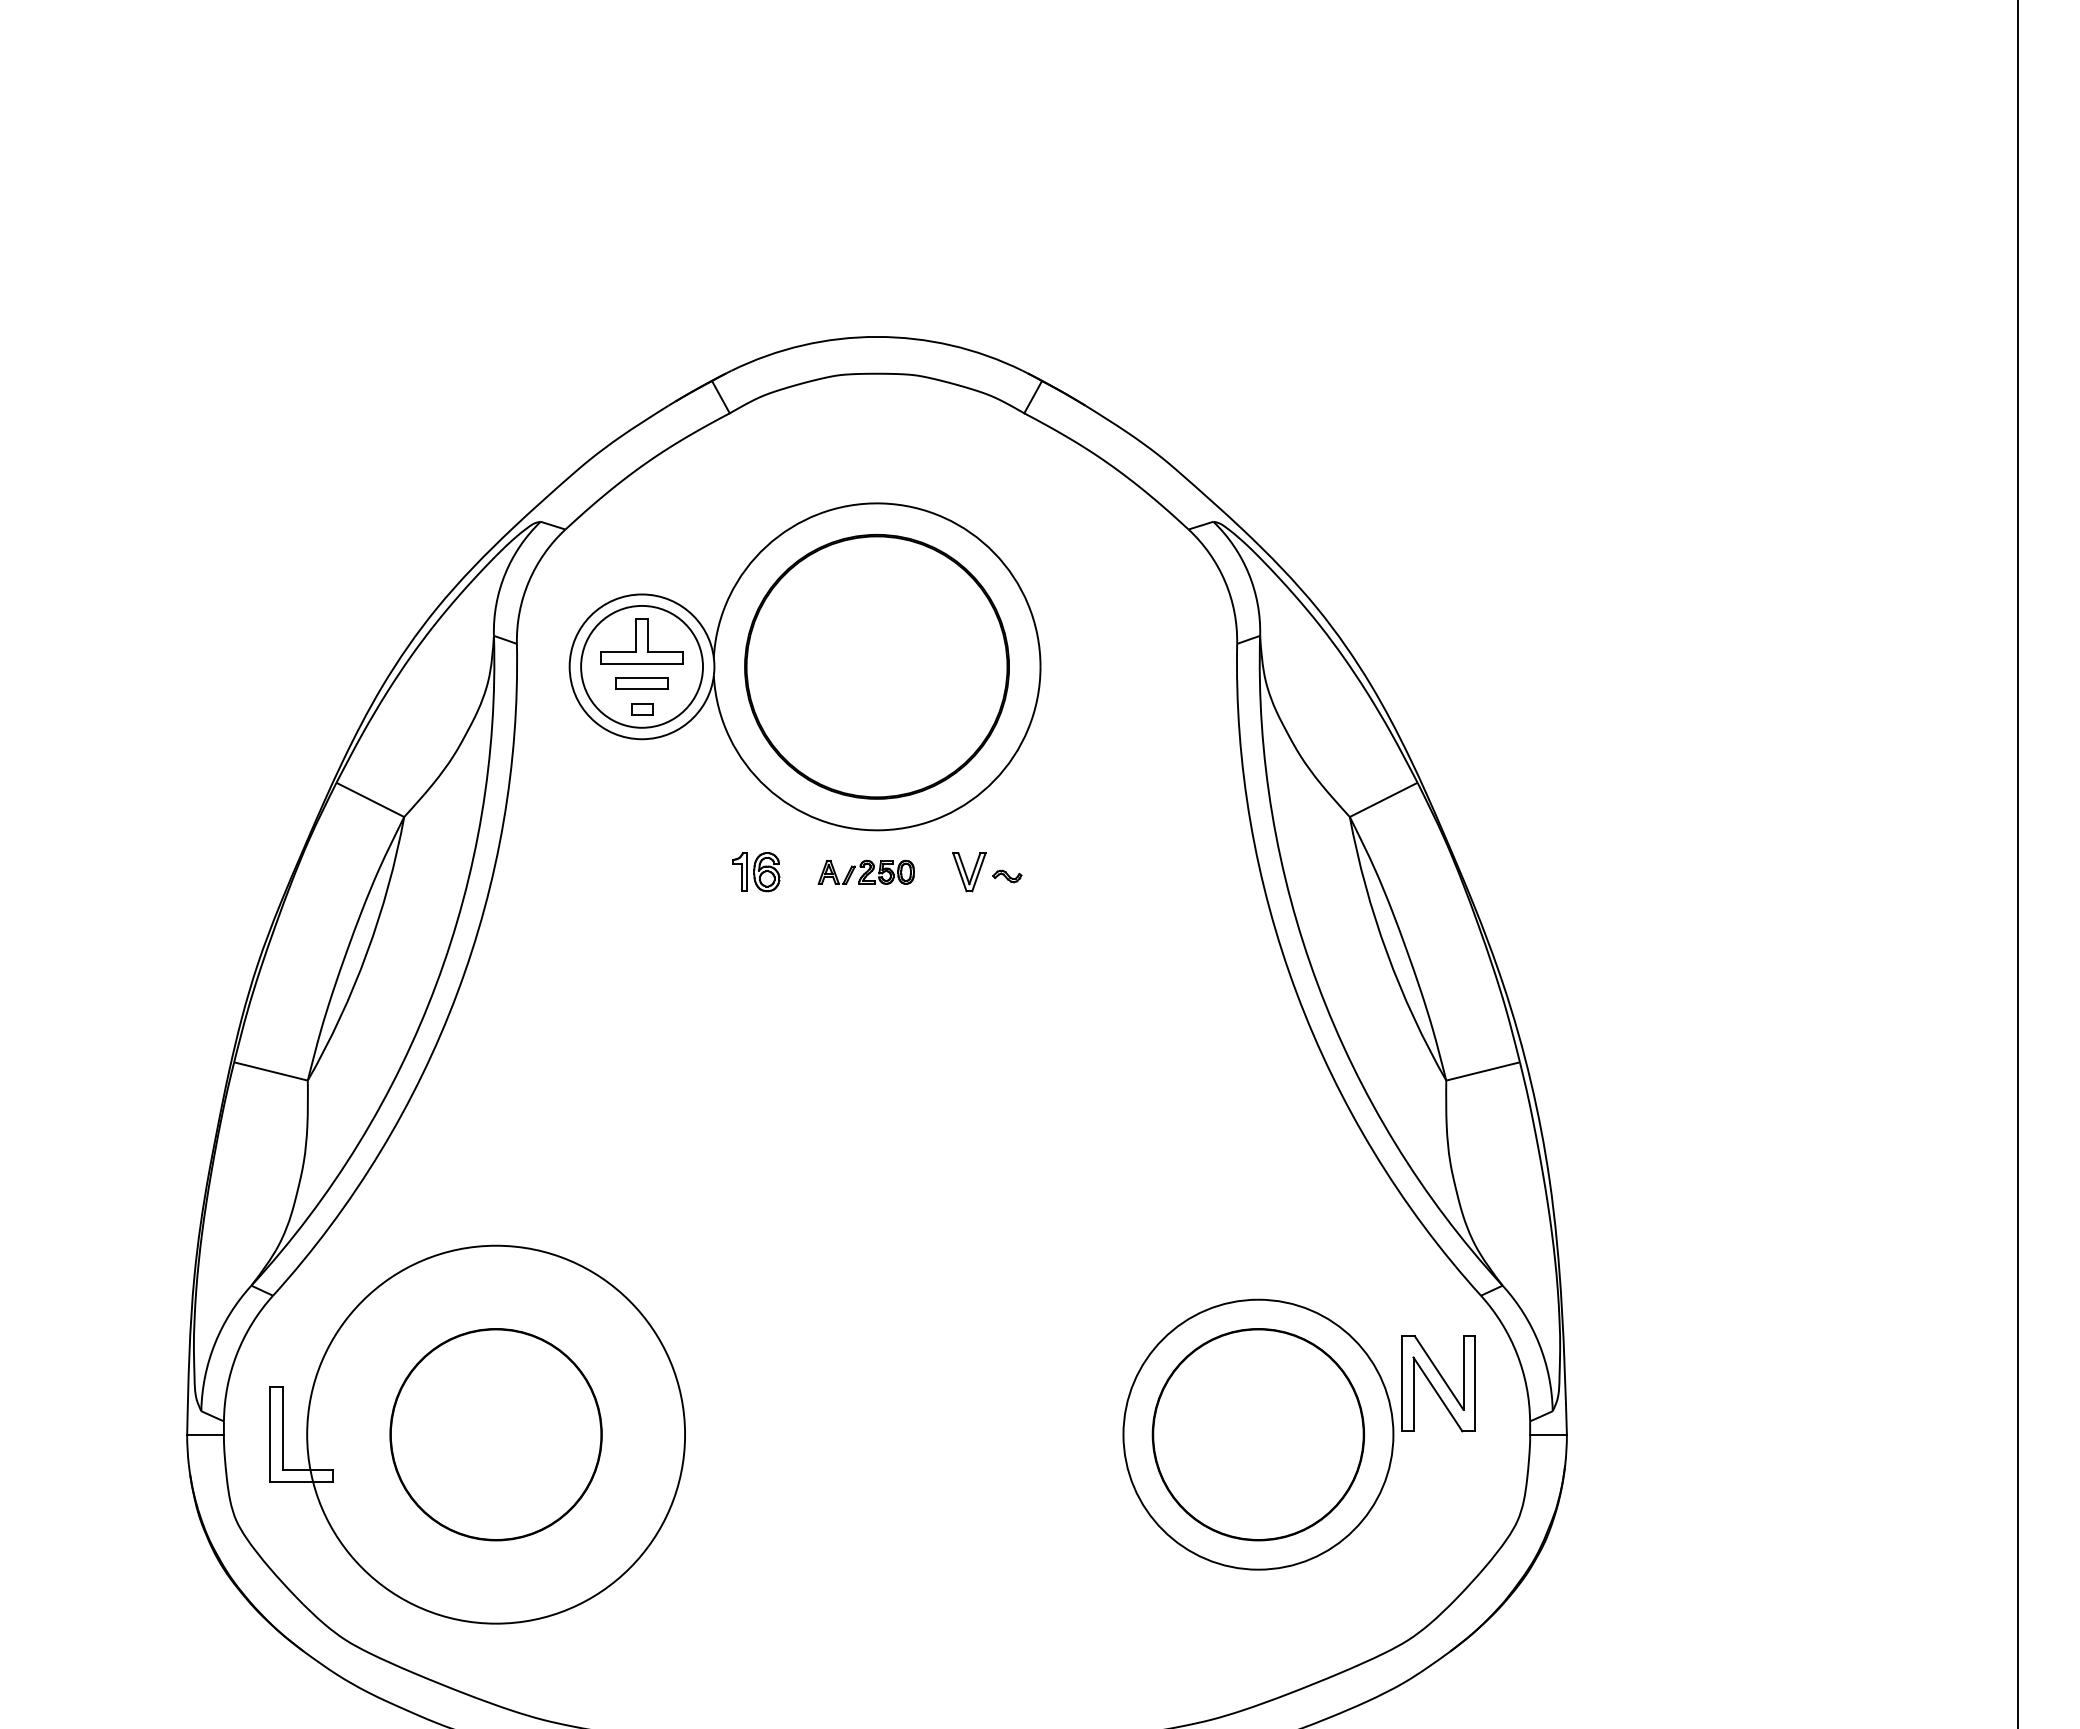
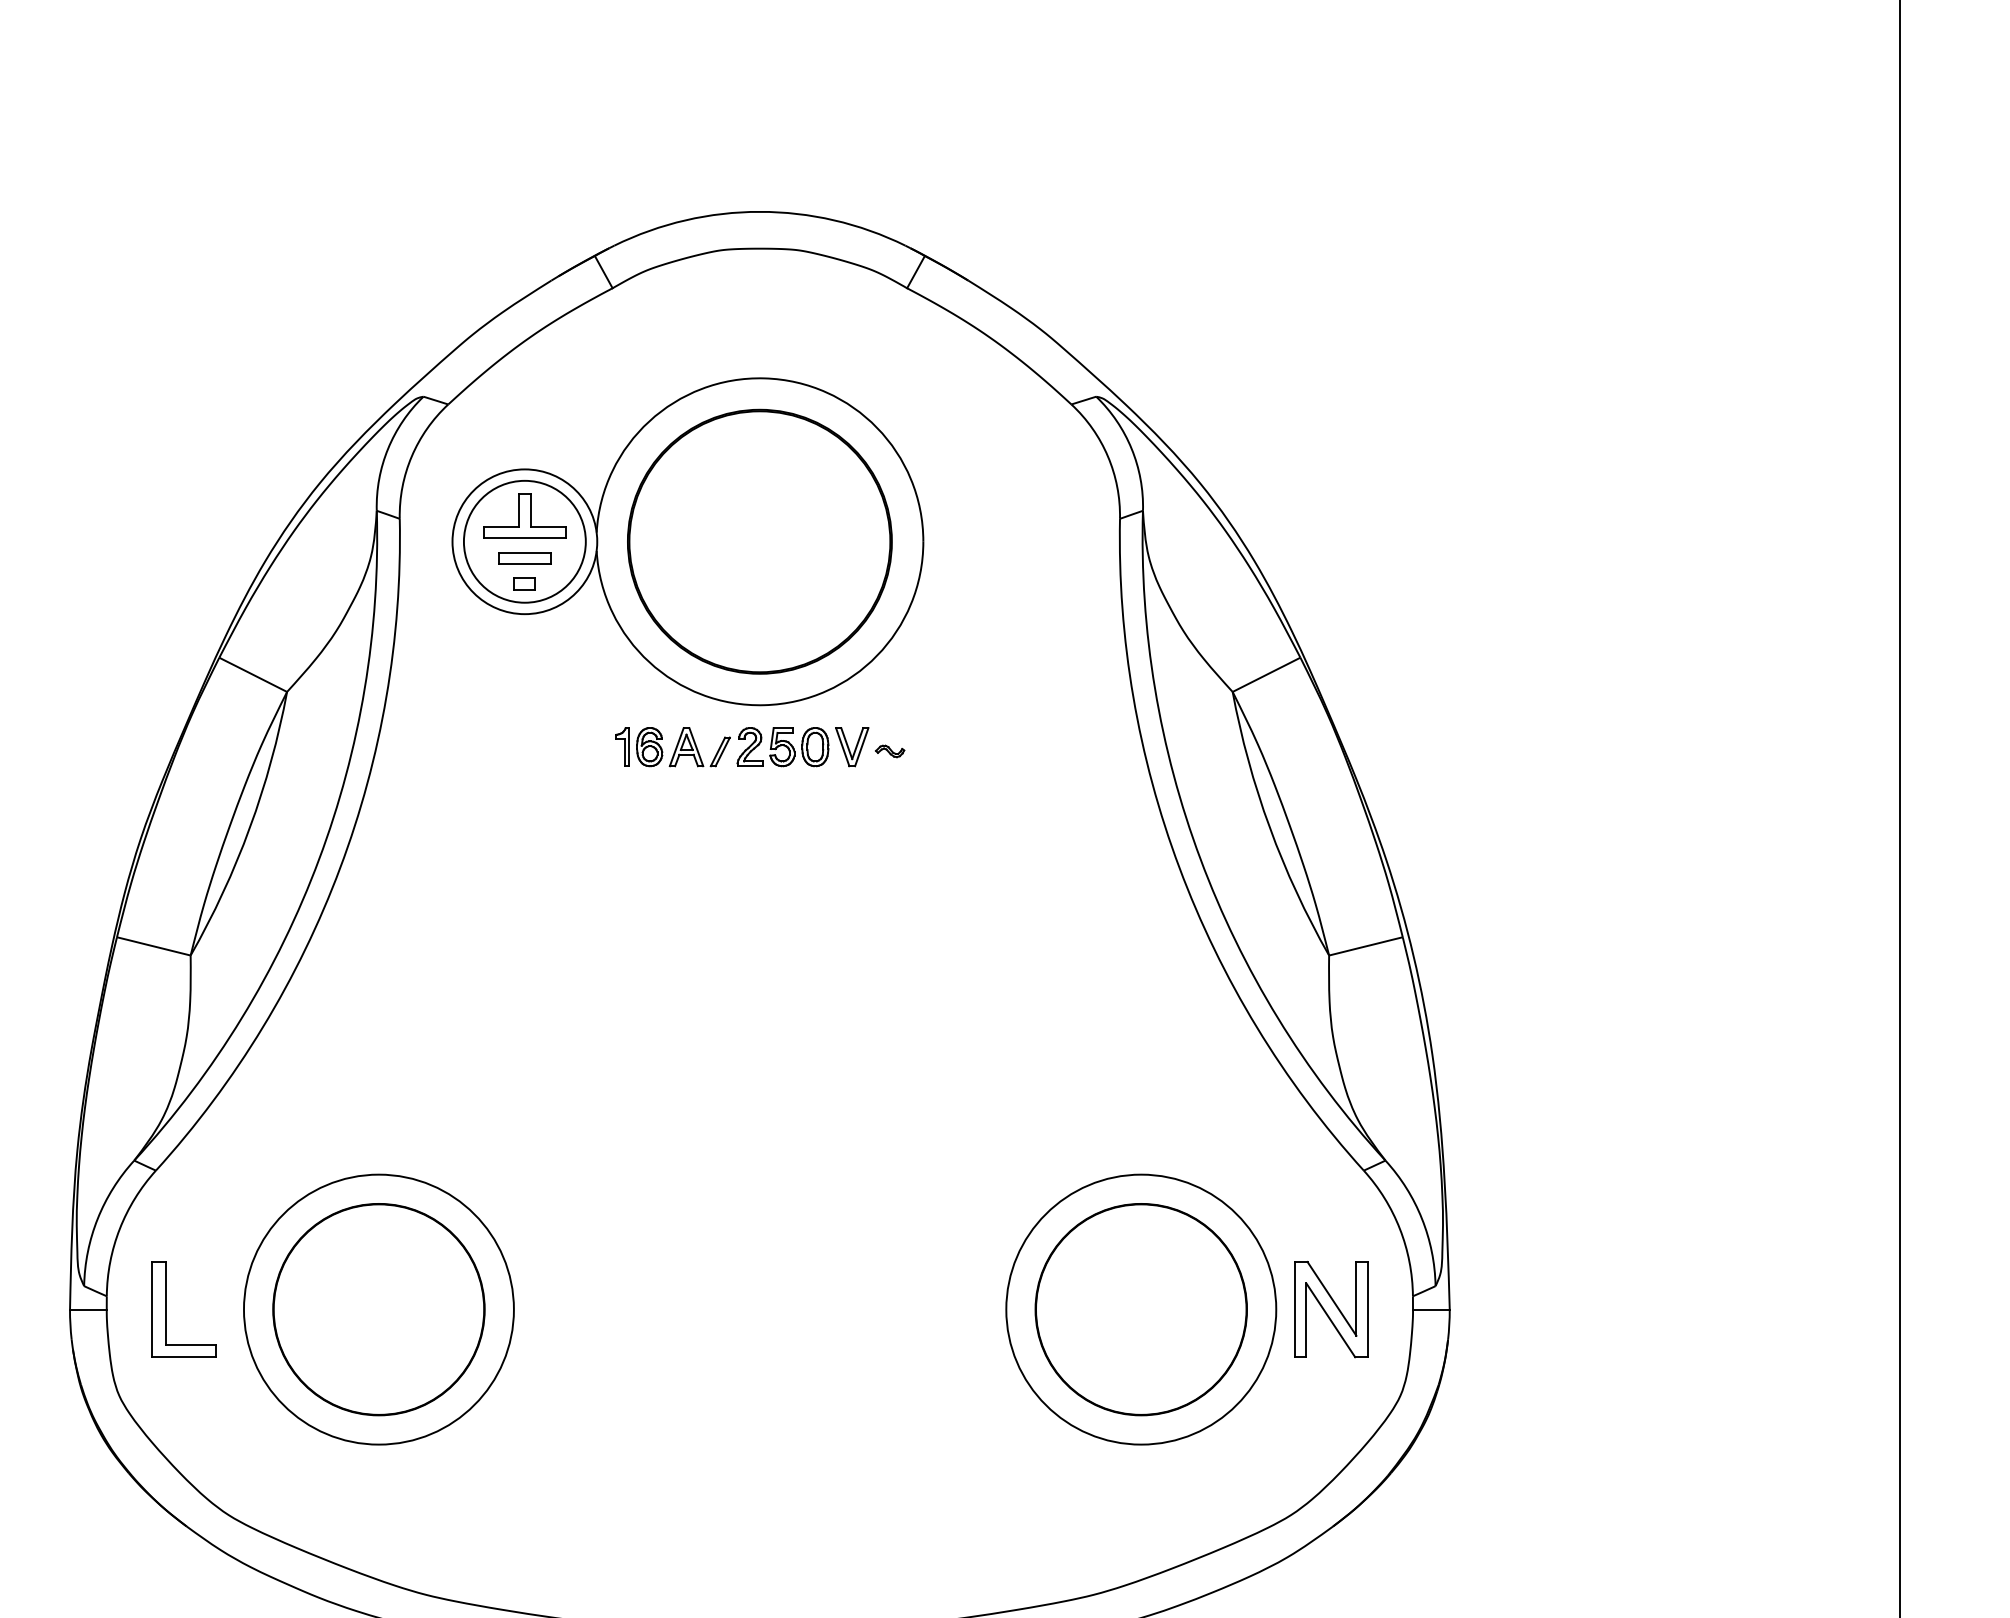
part: (866, 872) -> (749, 747), size x1.67
part: (1438, 1383) -> (1331, 1309), moved
circle: (496, 1434) -> (379, 1309), size x0.71

